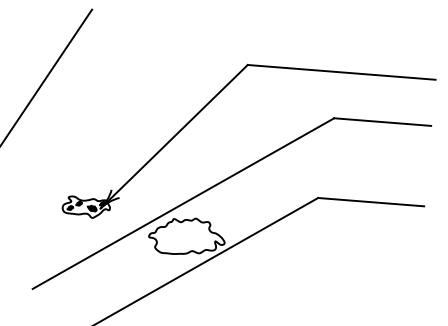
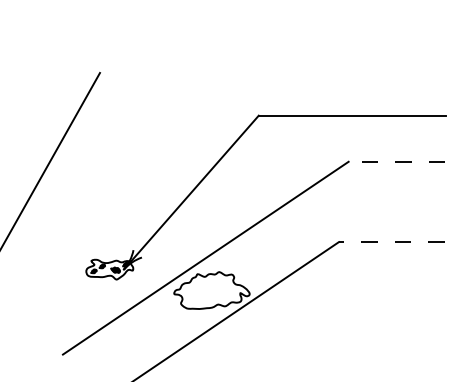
line: (382, 121) -> (396, 161), solid -> dashed
line: (370, 202) -> (391, 242), solid -> dashed

